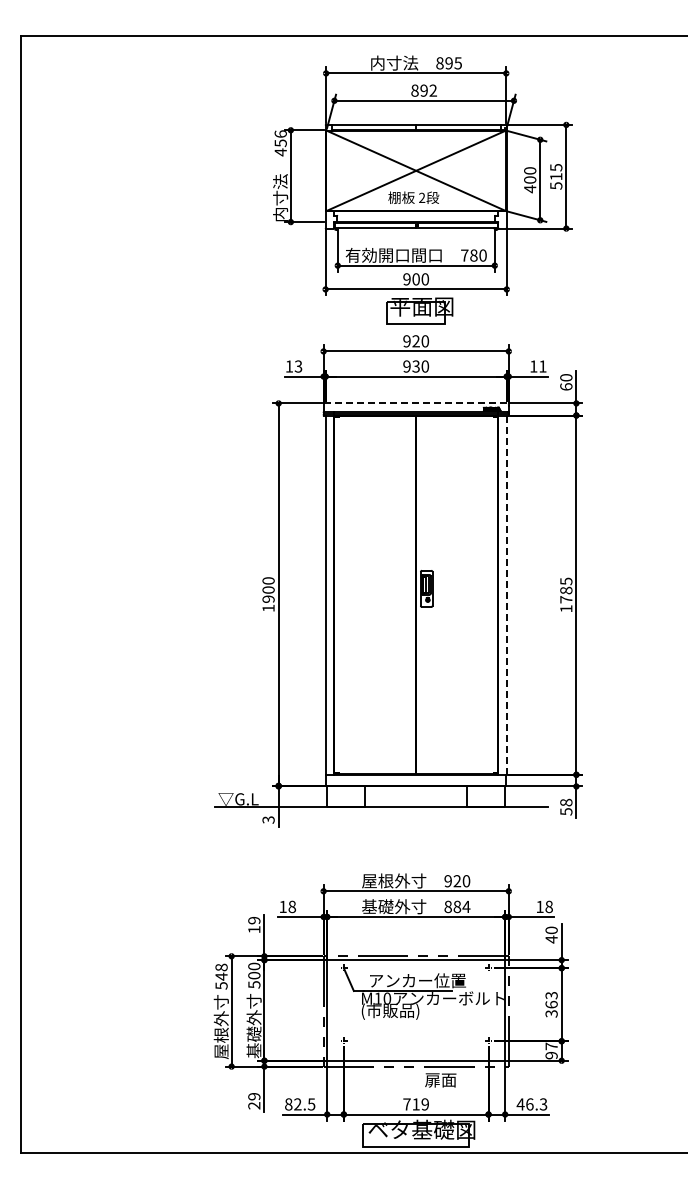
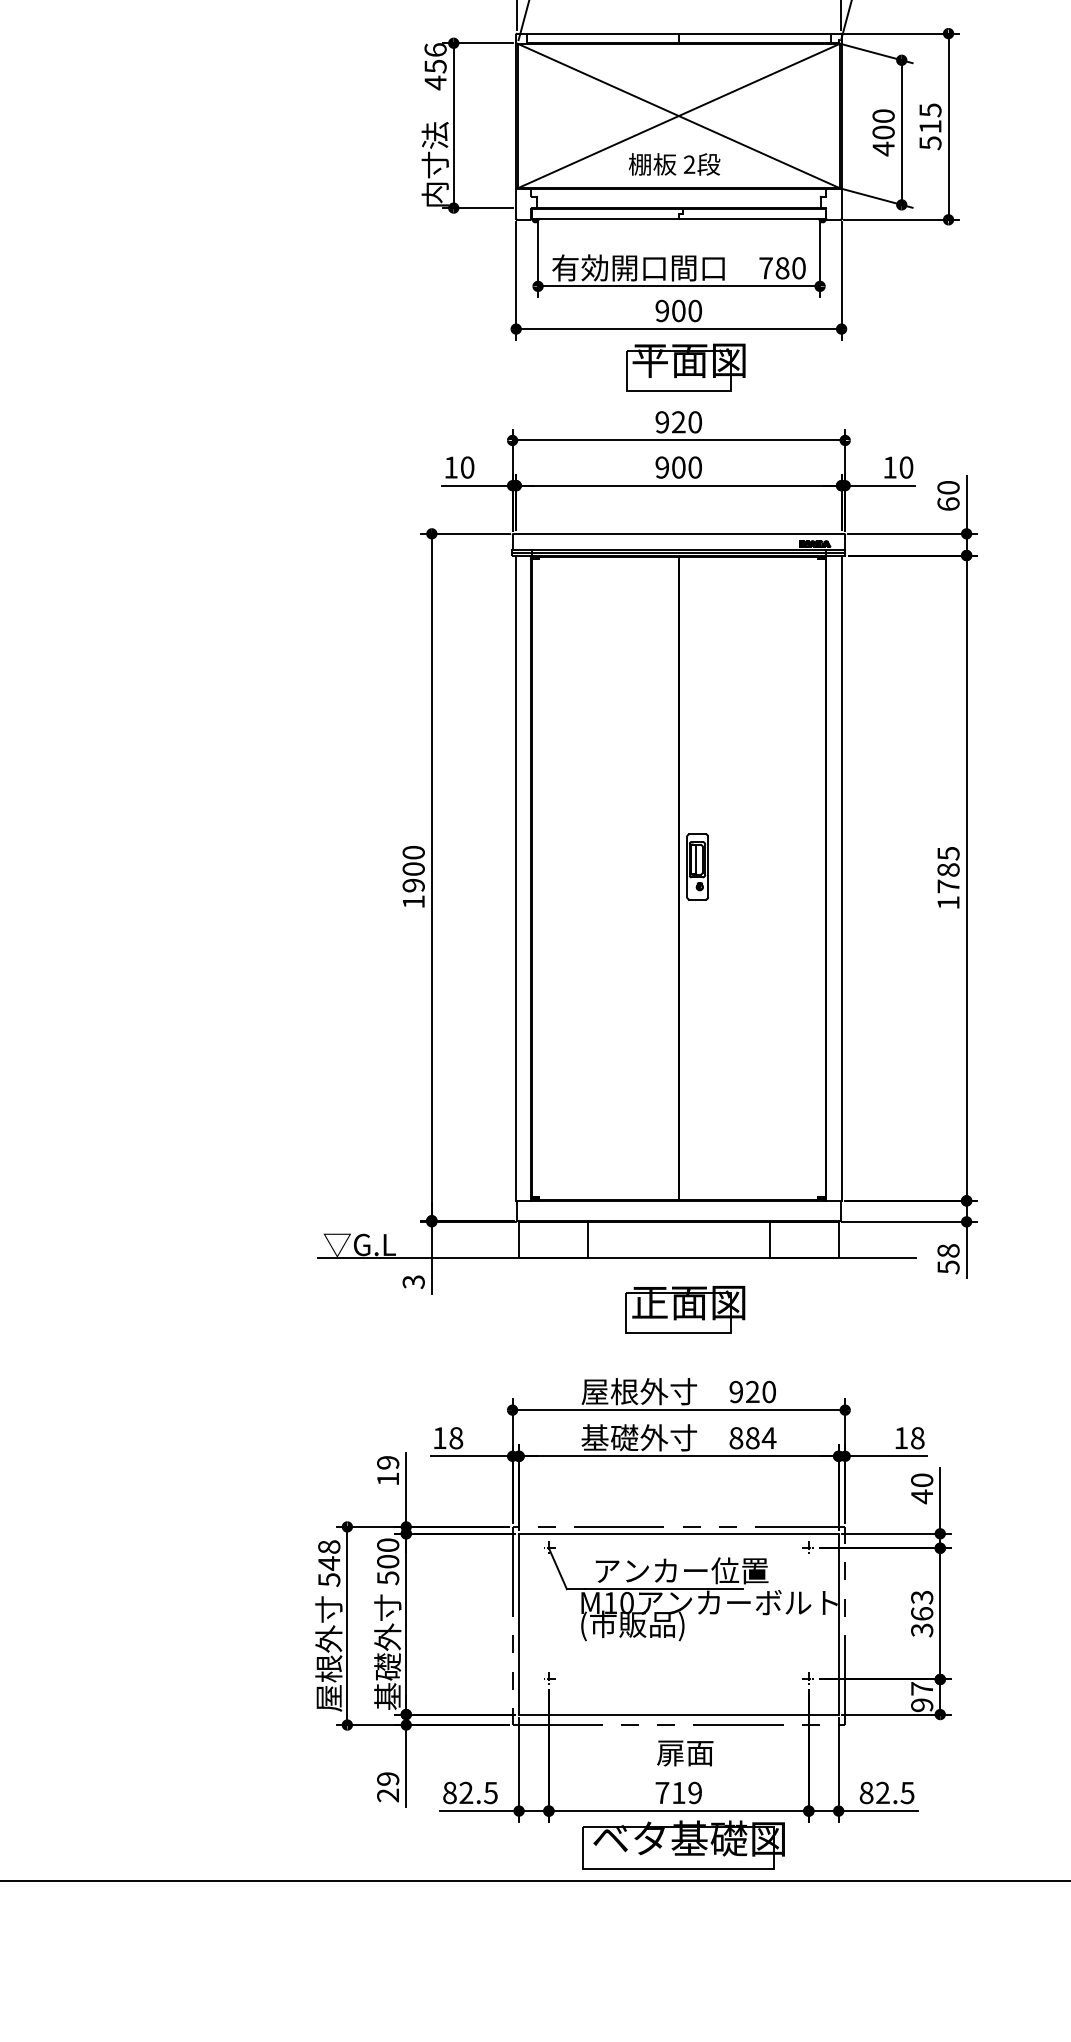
text: (298, 366) -> (467, 467), 13 -> 10
text: (415, 366) -> (677, 467), 930 -> 900
text: (542, 366) -> (905, 467), 11 -> 10
line: (416, 403) -> (679, 533), dashed -> solid
line: (506, 595) -> (841, 878), dashed -> solid
part: (419, 835) -> (684, 1309), added
text: (440, 1080) -> (684, 1753), moved
text: (531, 1104) -> (885, 1793), 46.3 -> 82.5

